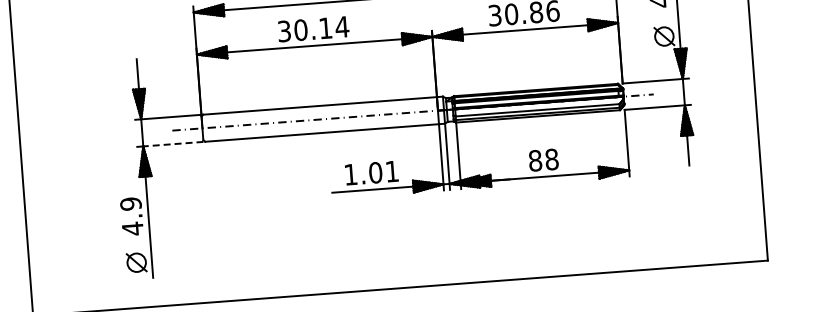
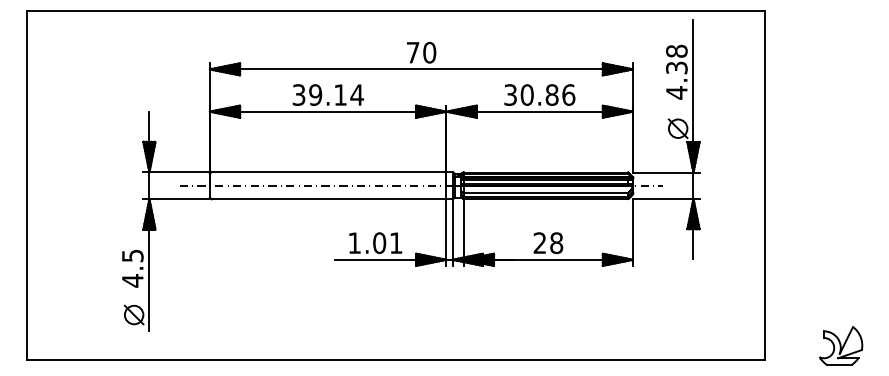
text: (300, 29) -> (315, 94), 30.14 -> 39.14
line: (173, 144) -> (179, 199), dashed -> solid
text: (534, 161) -> (539, 243), 88 -> 28
text: (130, 203) -> (132, 255), 4.9 -> 4.5

